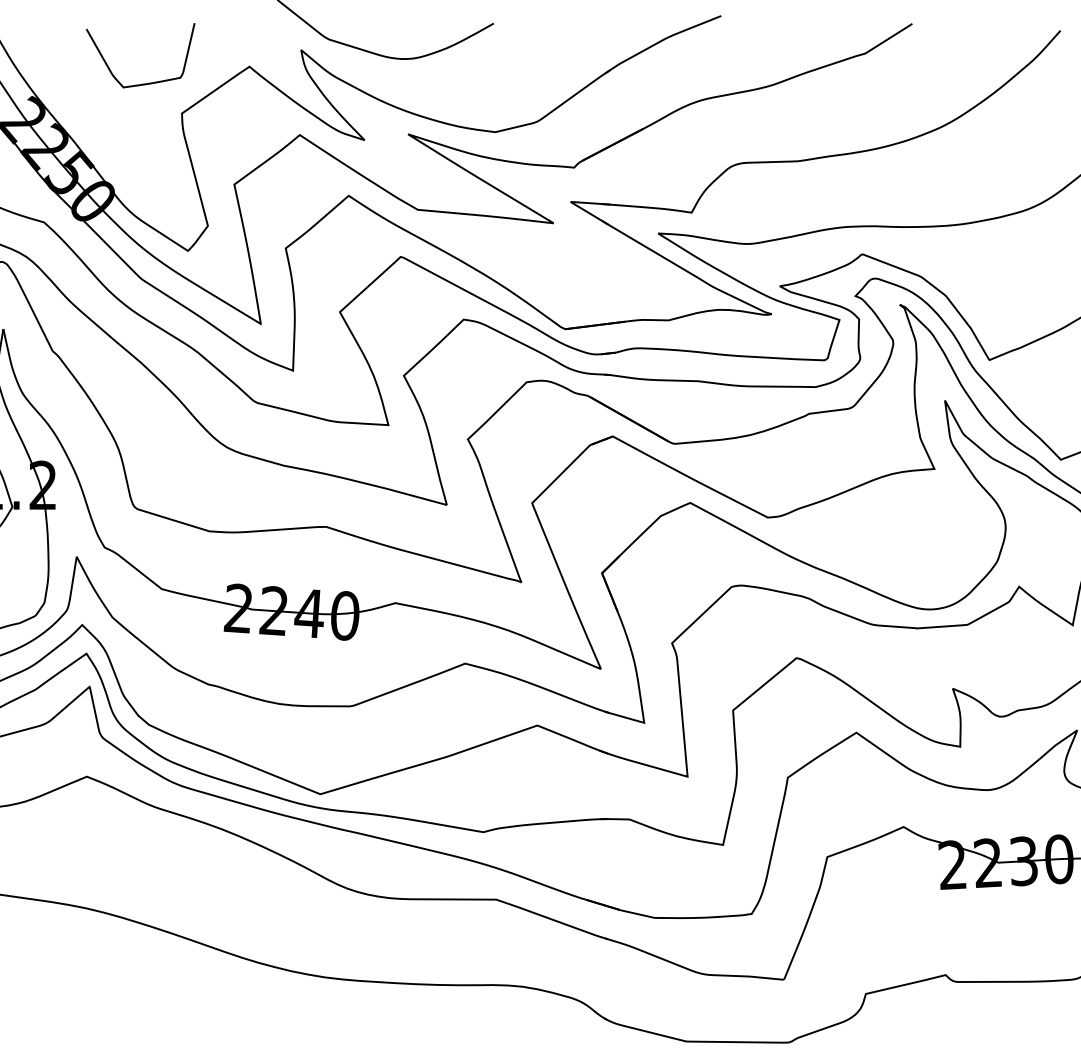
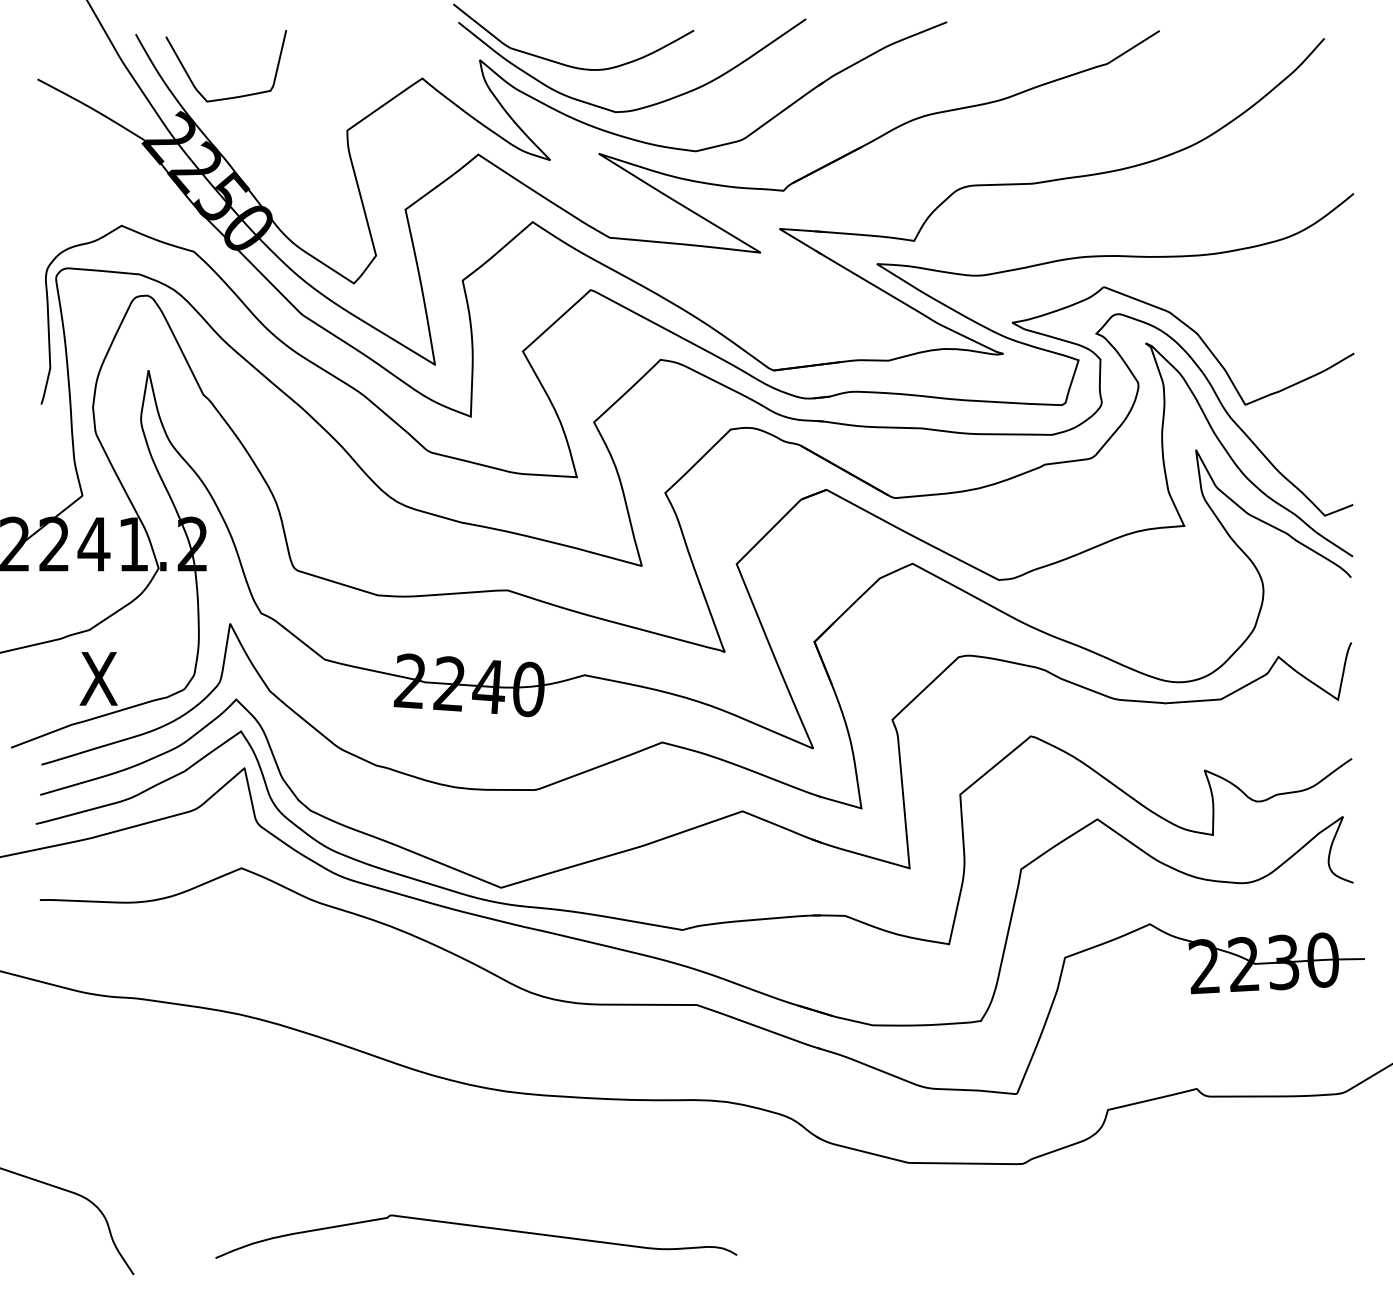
curve: (147, 82) -> (233, 96), moved
curve: (448, 91) -> (643, 106), added

